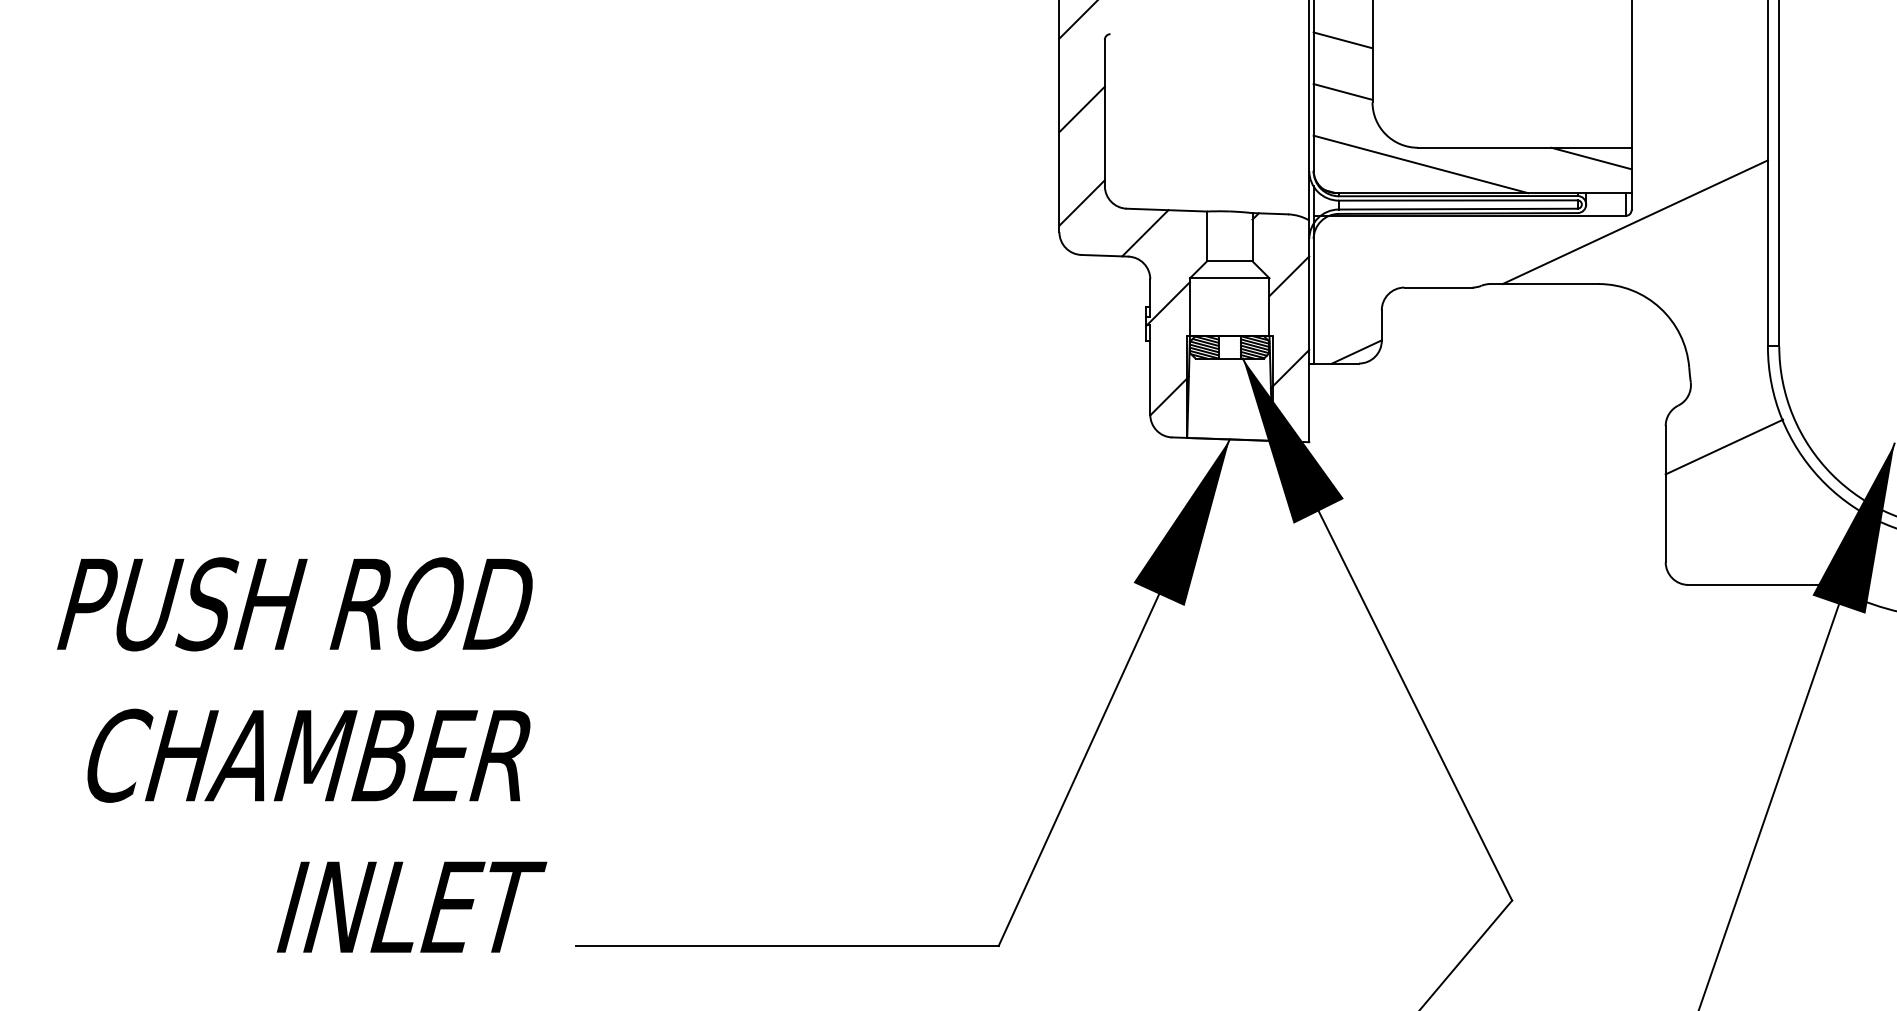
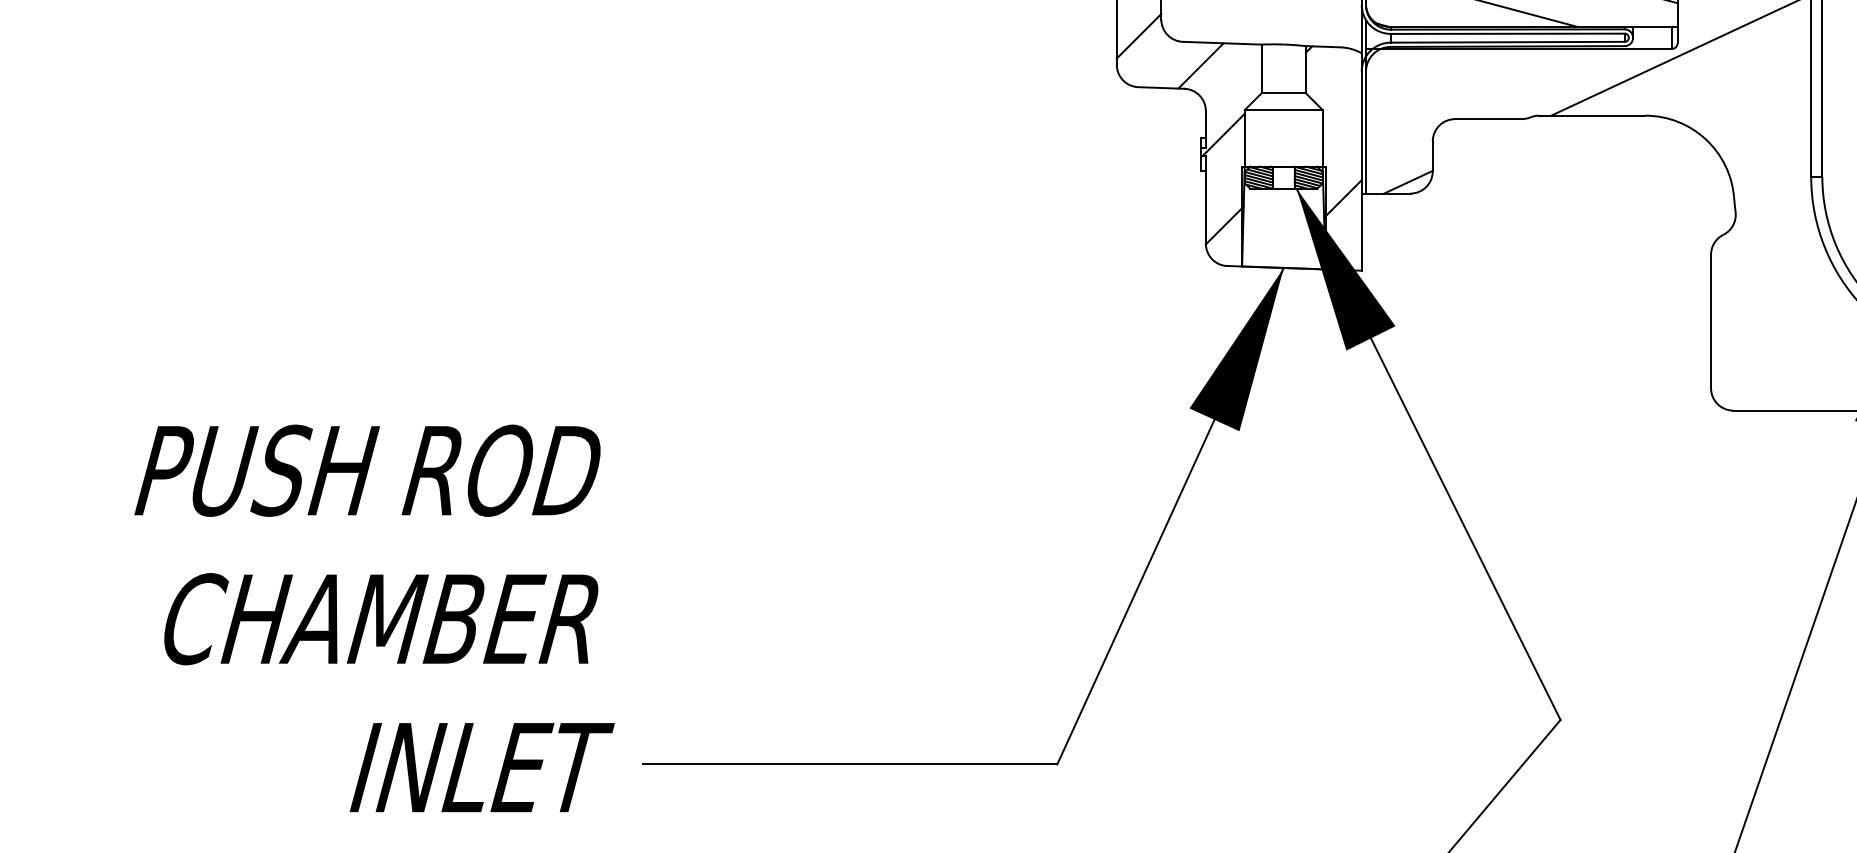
line: (1289, 276) -> (1342, 108), removed
line: (1724, 446) -> (1768, 274), removed
text: (302, 754) -> (374, 617), moved

